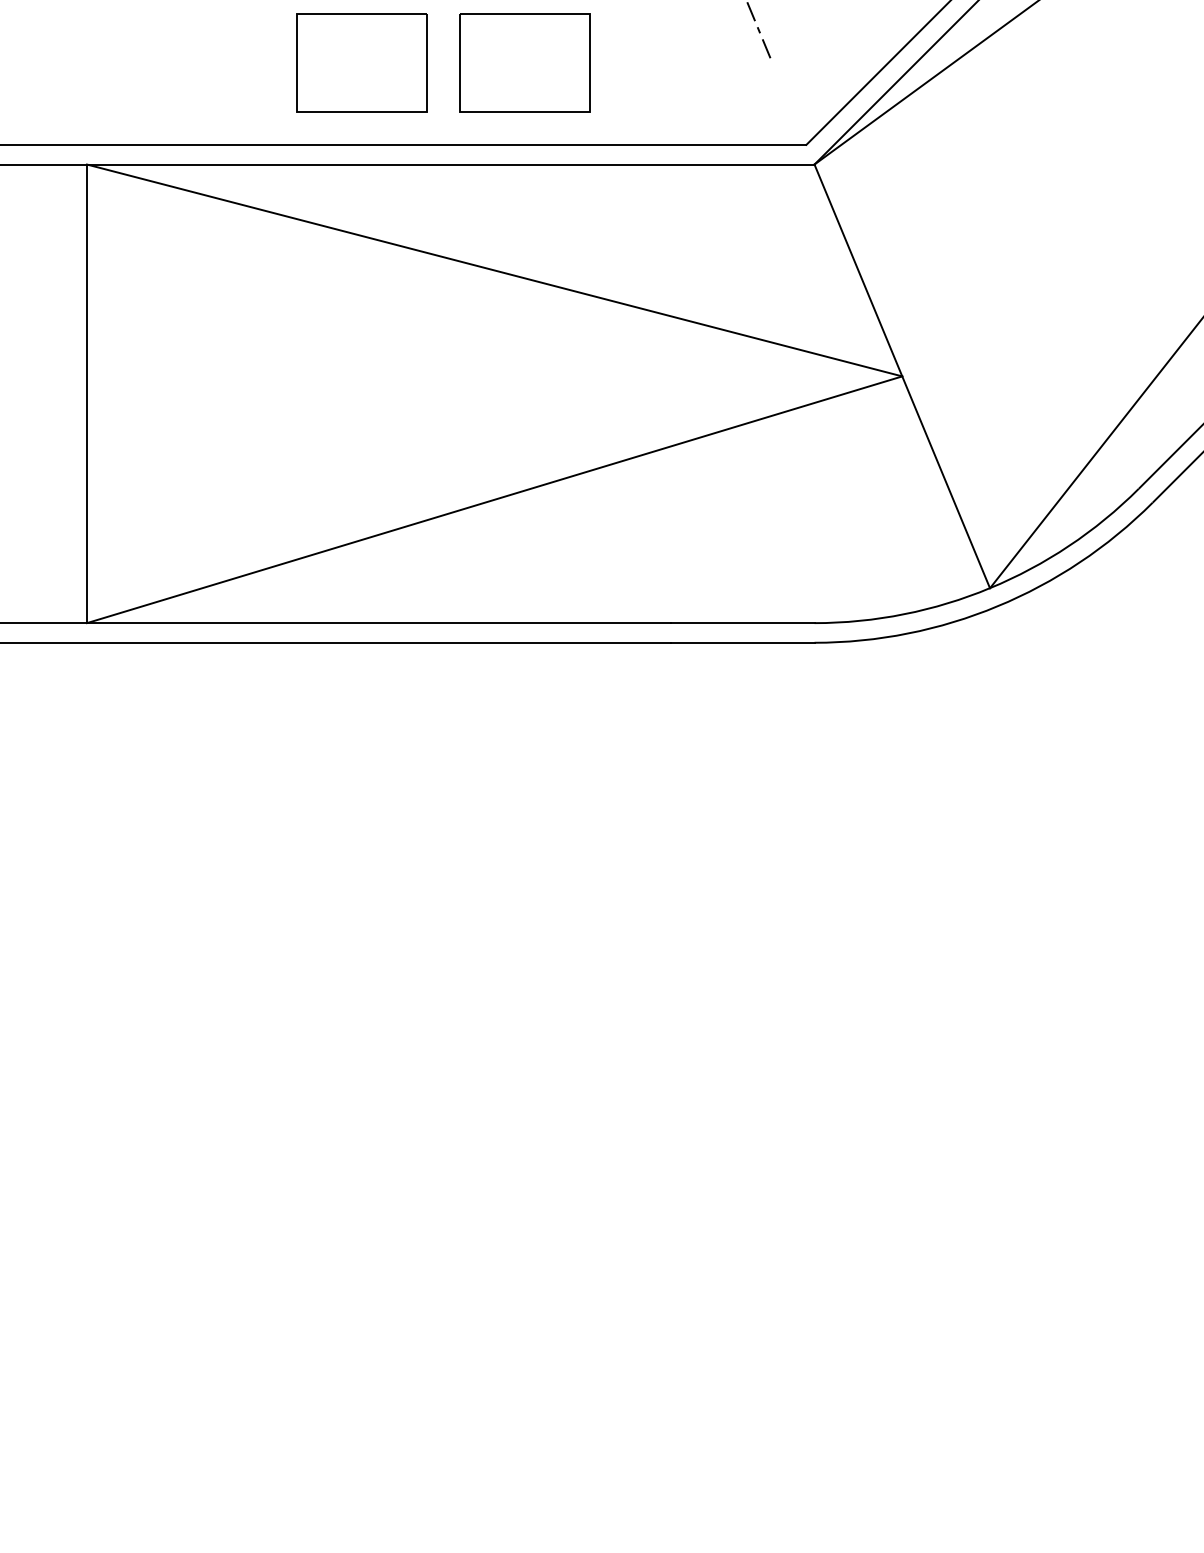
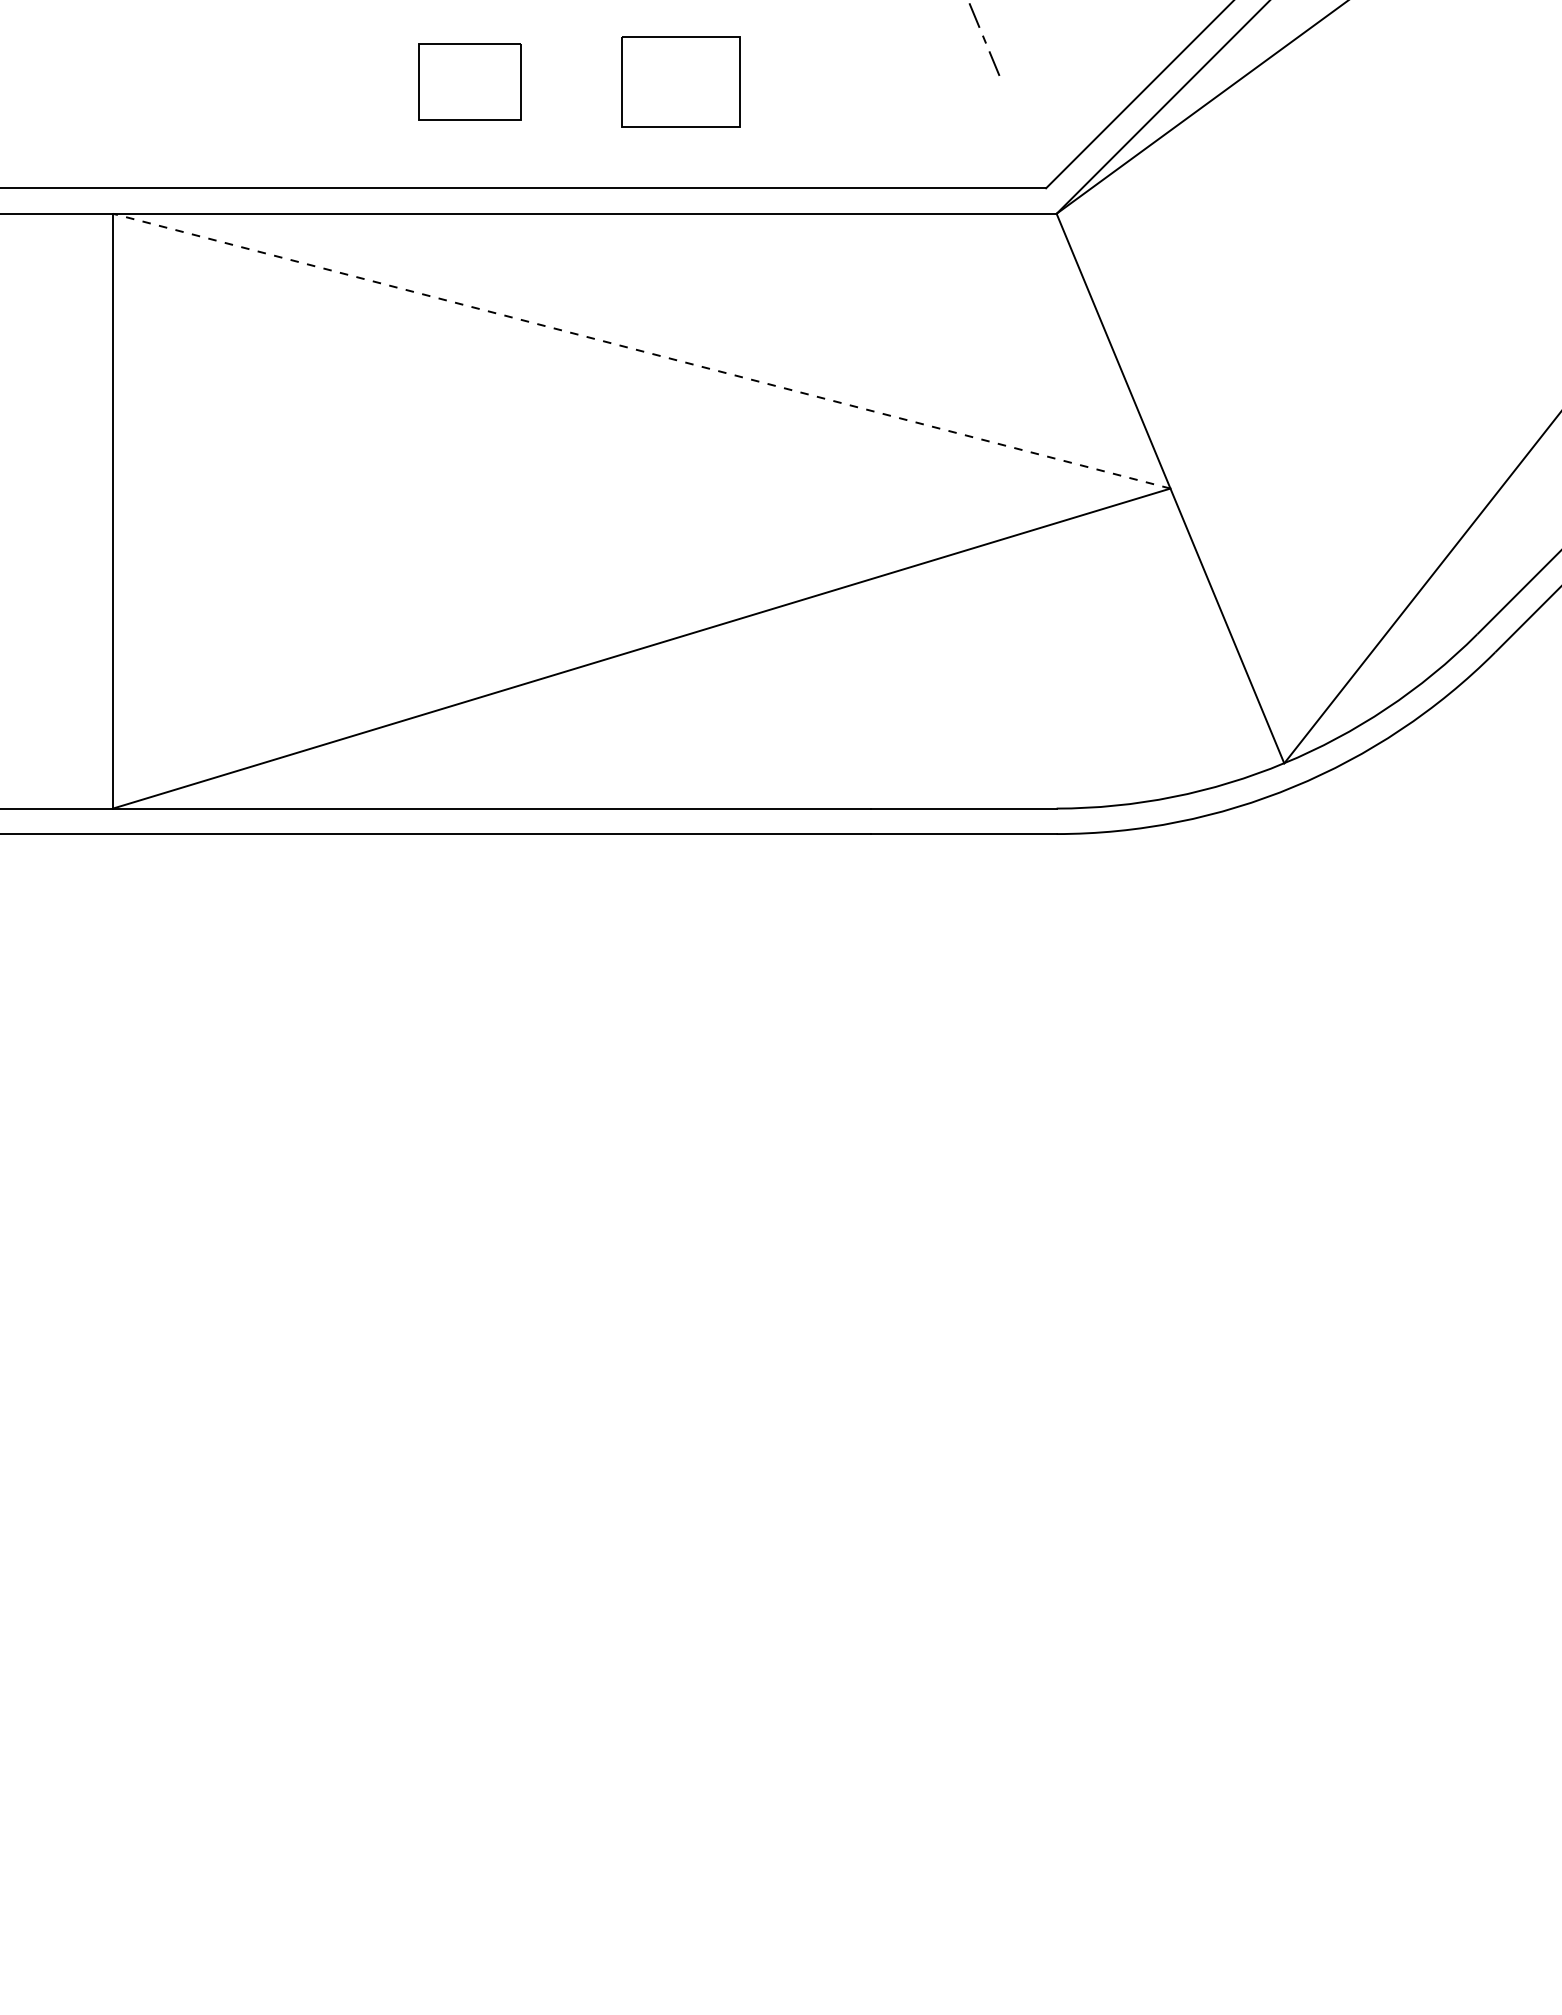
part: (361, 62) -> (469, 81), size x0.6
part: (525, 62) -> (681, 81), size x0.7
line: (494, 270) -> (641, 351), solid -> dashed

